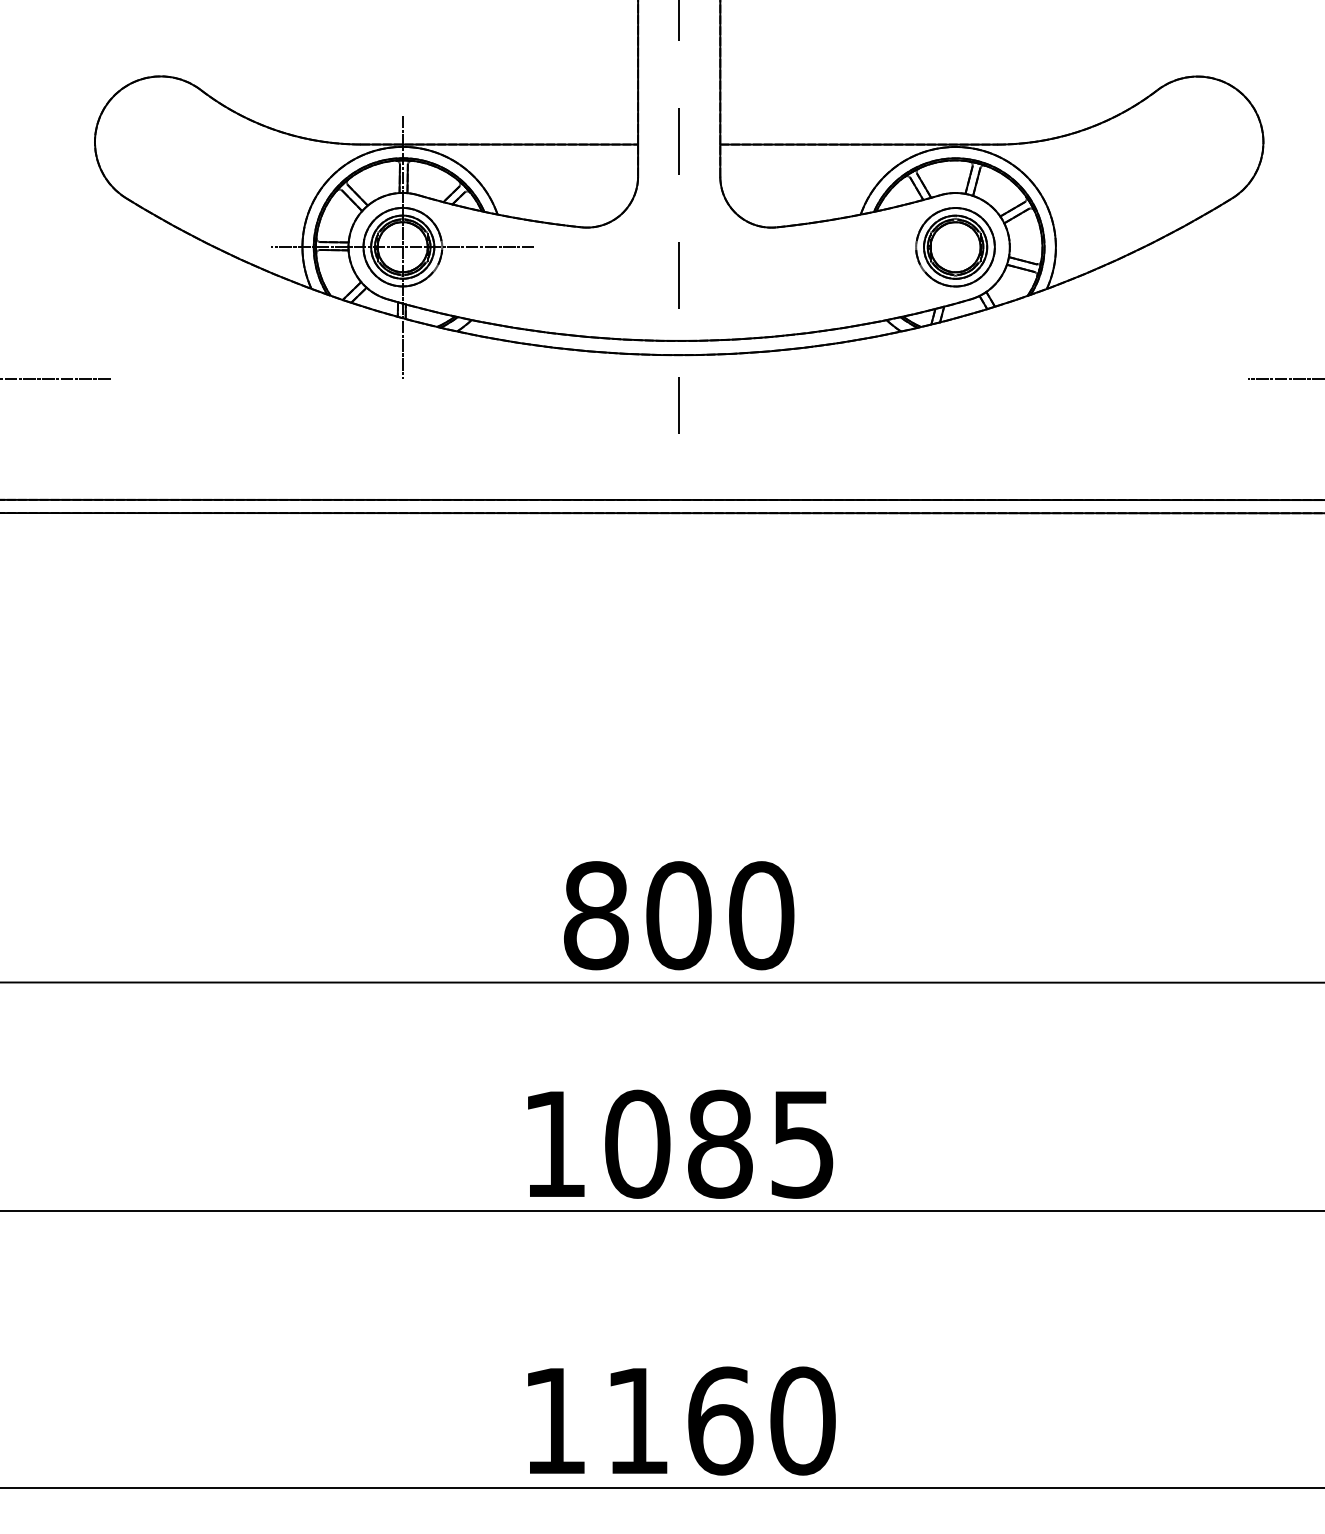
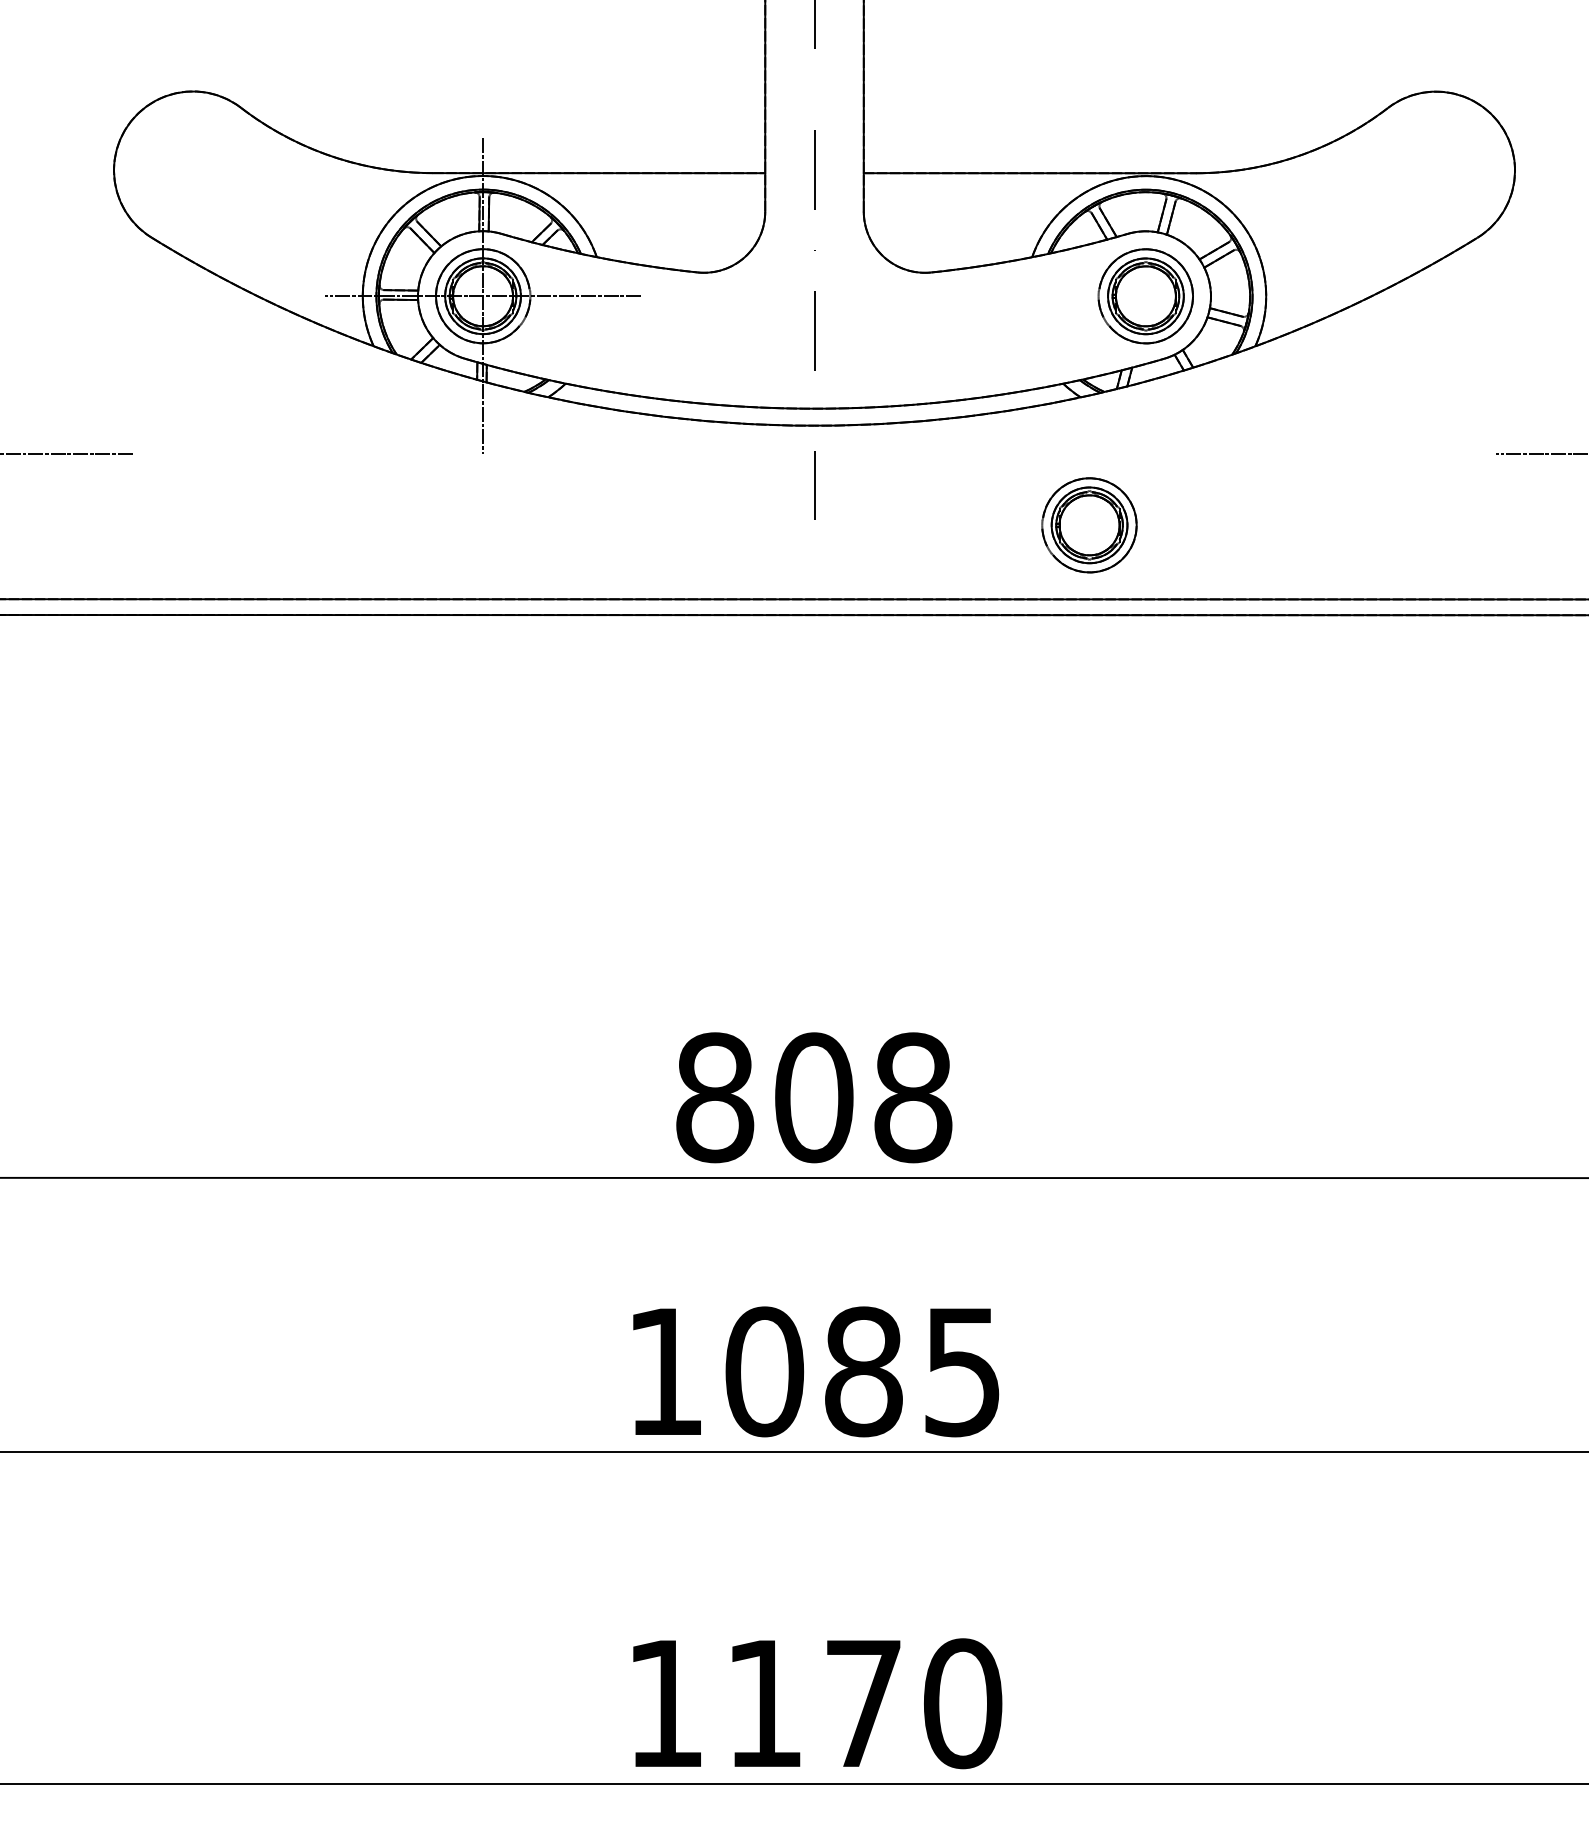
part: (908, 438) -> (1089, 525), added
text: (761, 915) -> (913, 1097), 800 -> 808
text: (720, 1420) -> (864, 1703), 1160 -> 1170

